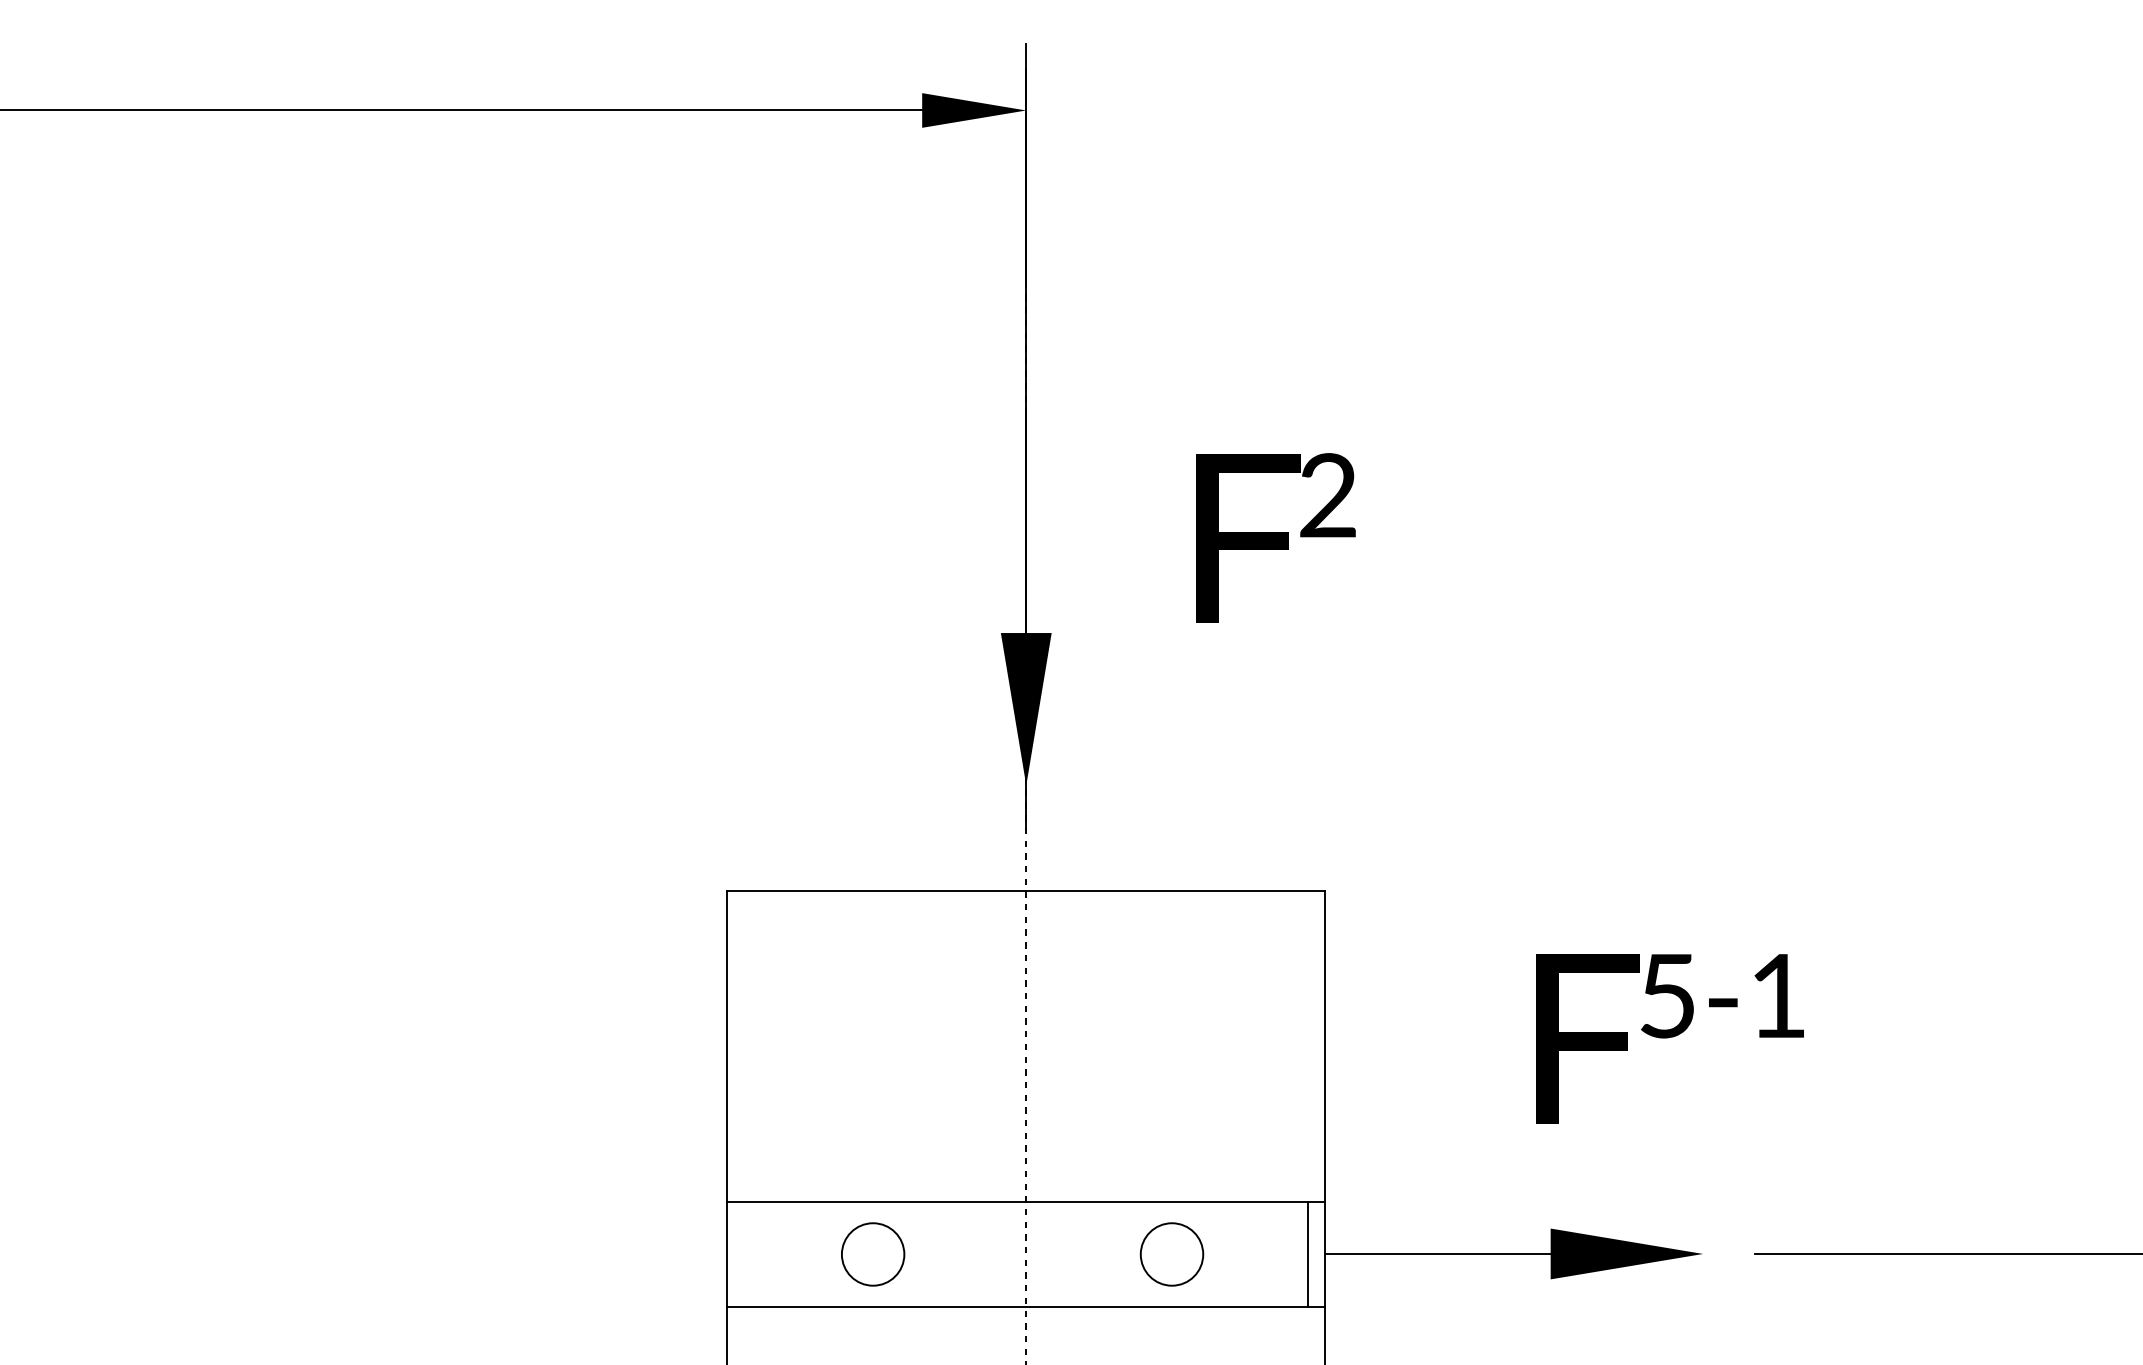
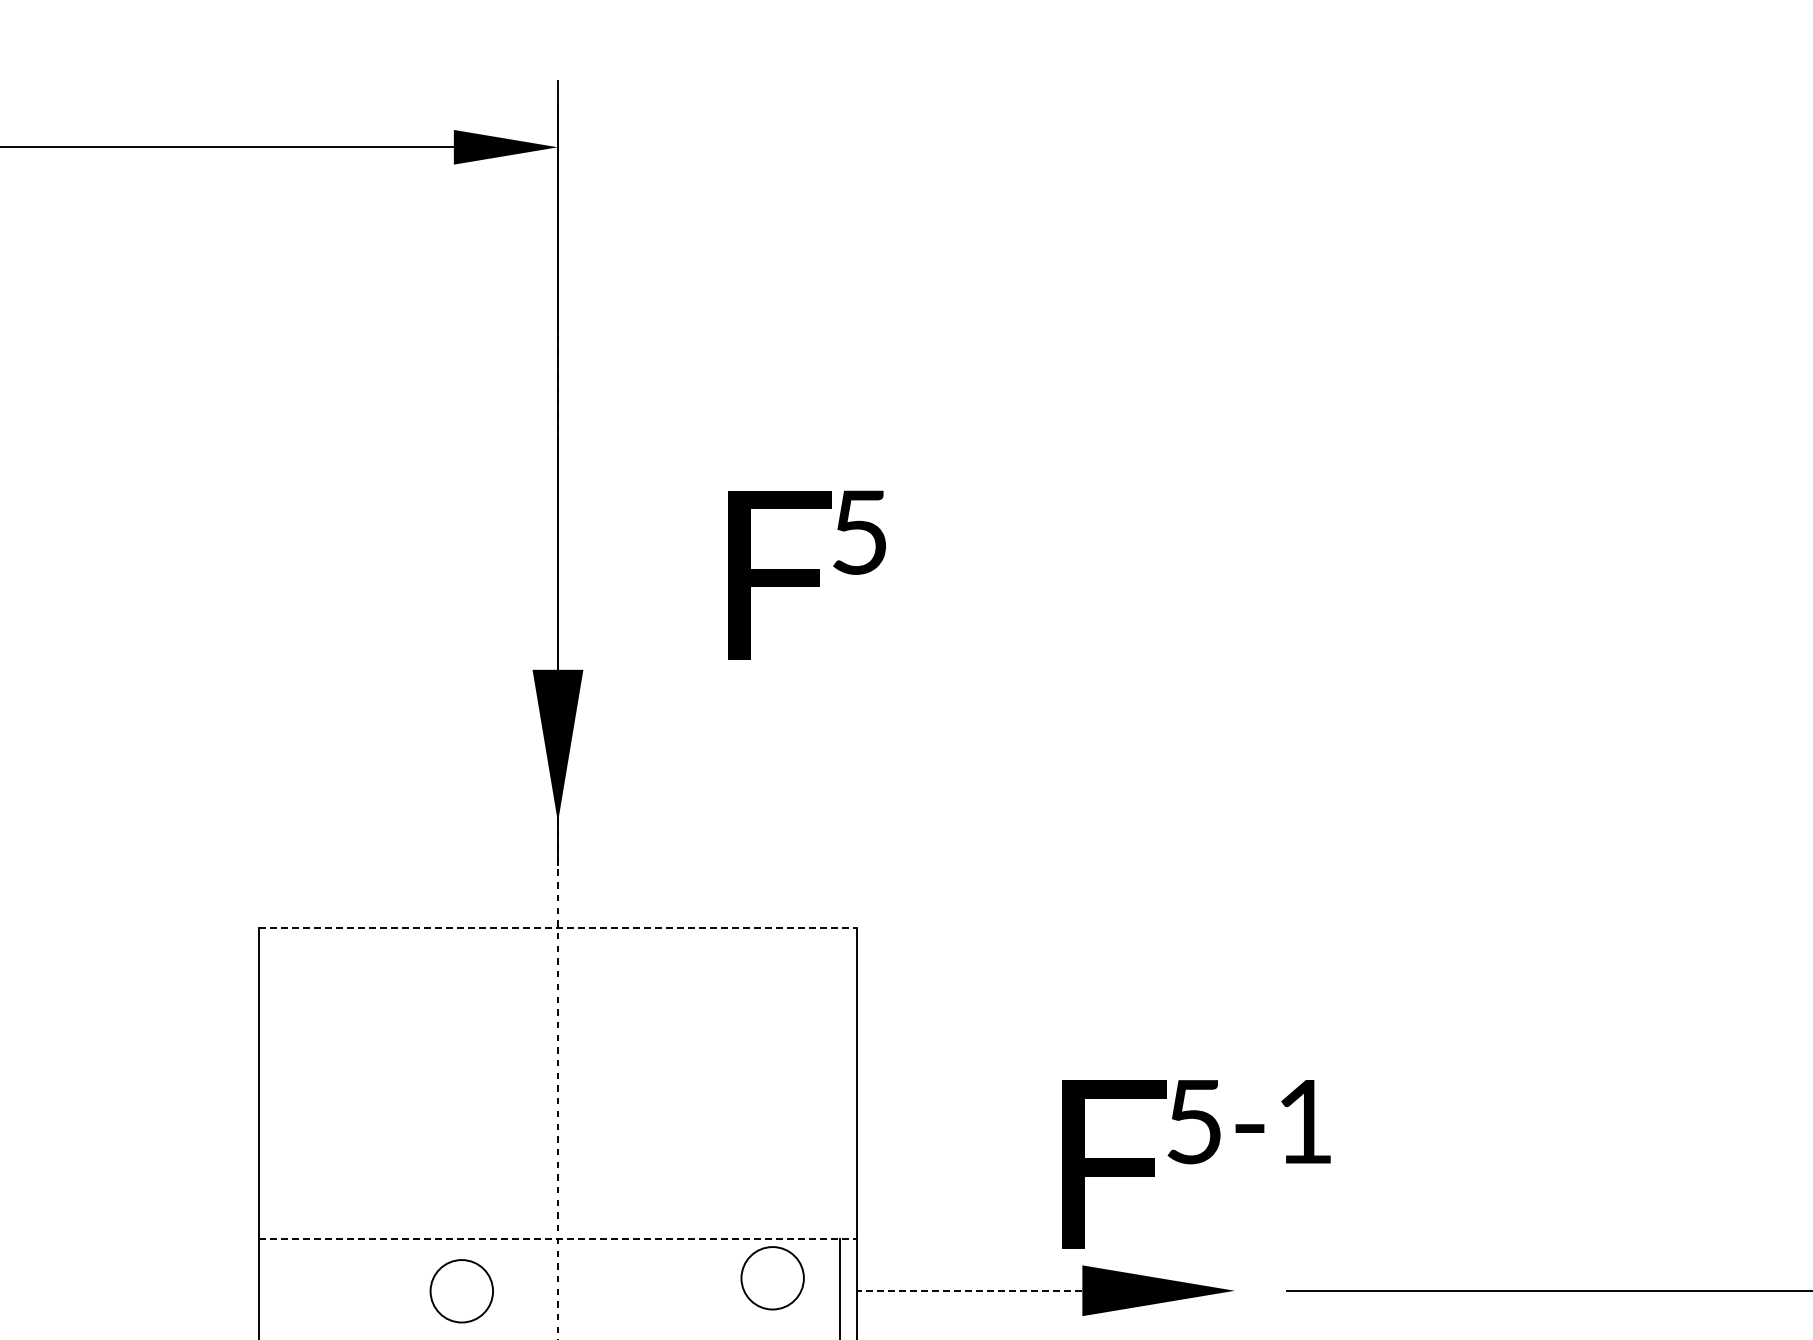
text: (1327, 495) -> (859, 532), 2 -> 5
line: (1026, 890) -> (558, 927), solid -> dashed
text: (1669, 1038) -> (1196, 1164), moved
line: (1026, 1202) -> (558, 1239), solid -> dashed
line: (1437, 1253) -> (969, 1290), solid -> dashed
circle: (873, 1254) -> (462, 1291), moved
circle: (1171, 1254) -> (772, 1278), moved

